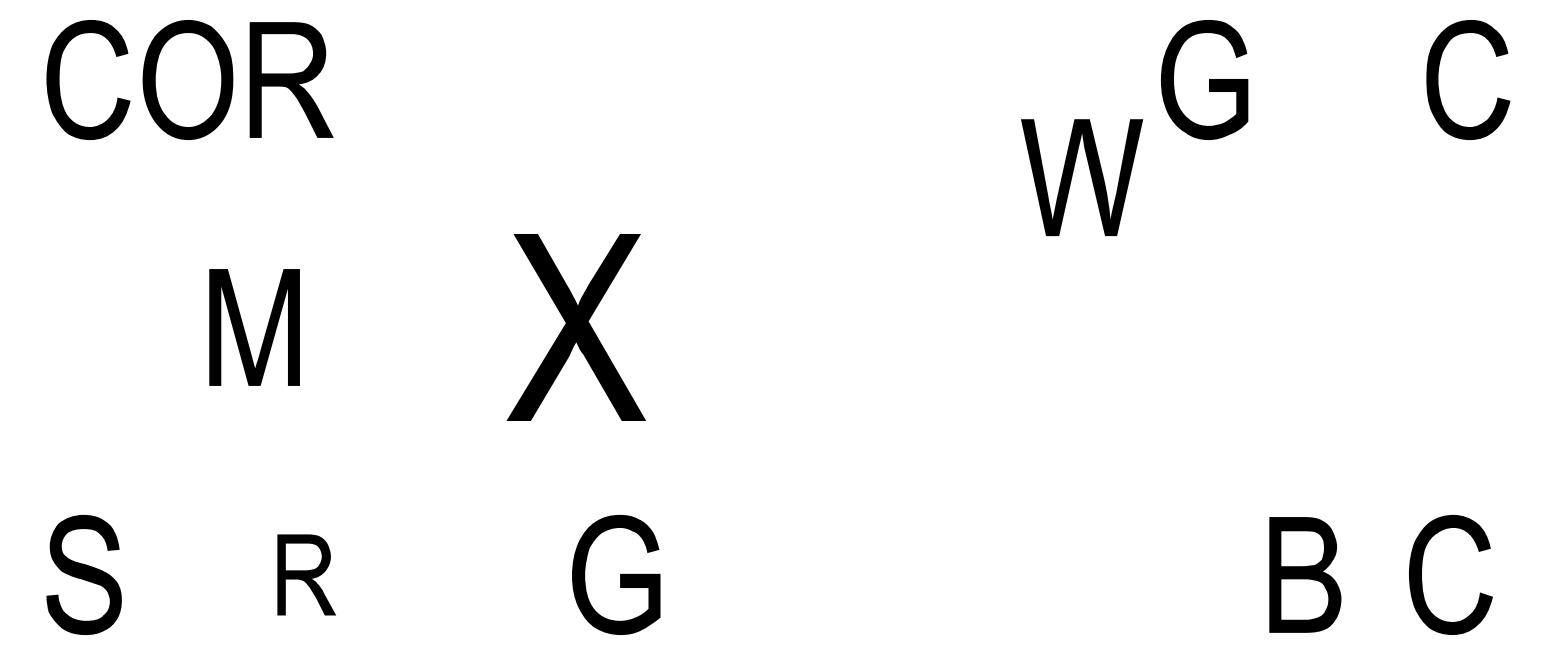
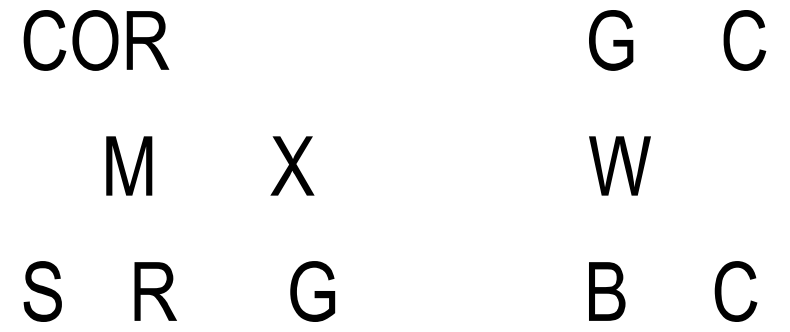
part: (1081, 176) -> (619, 165), moved
part: (576, 326) -> (292, 165), size x0.62
part: (306, 574) -> (155, 291), size x1.43
part: (1305, 574) -> (607, 291), moved

